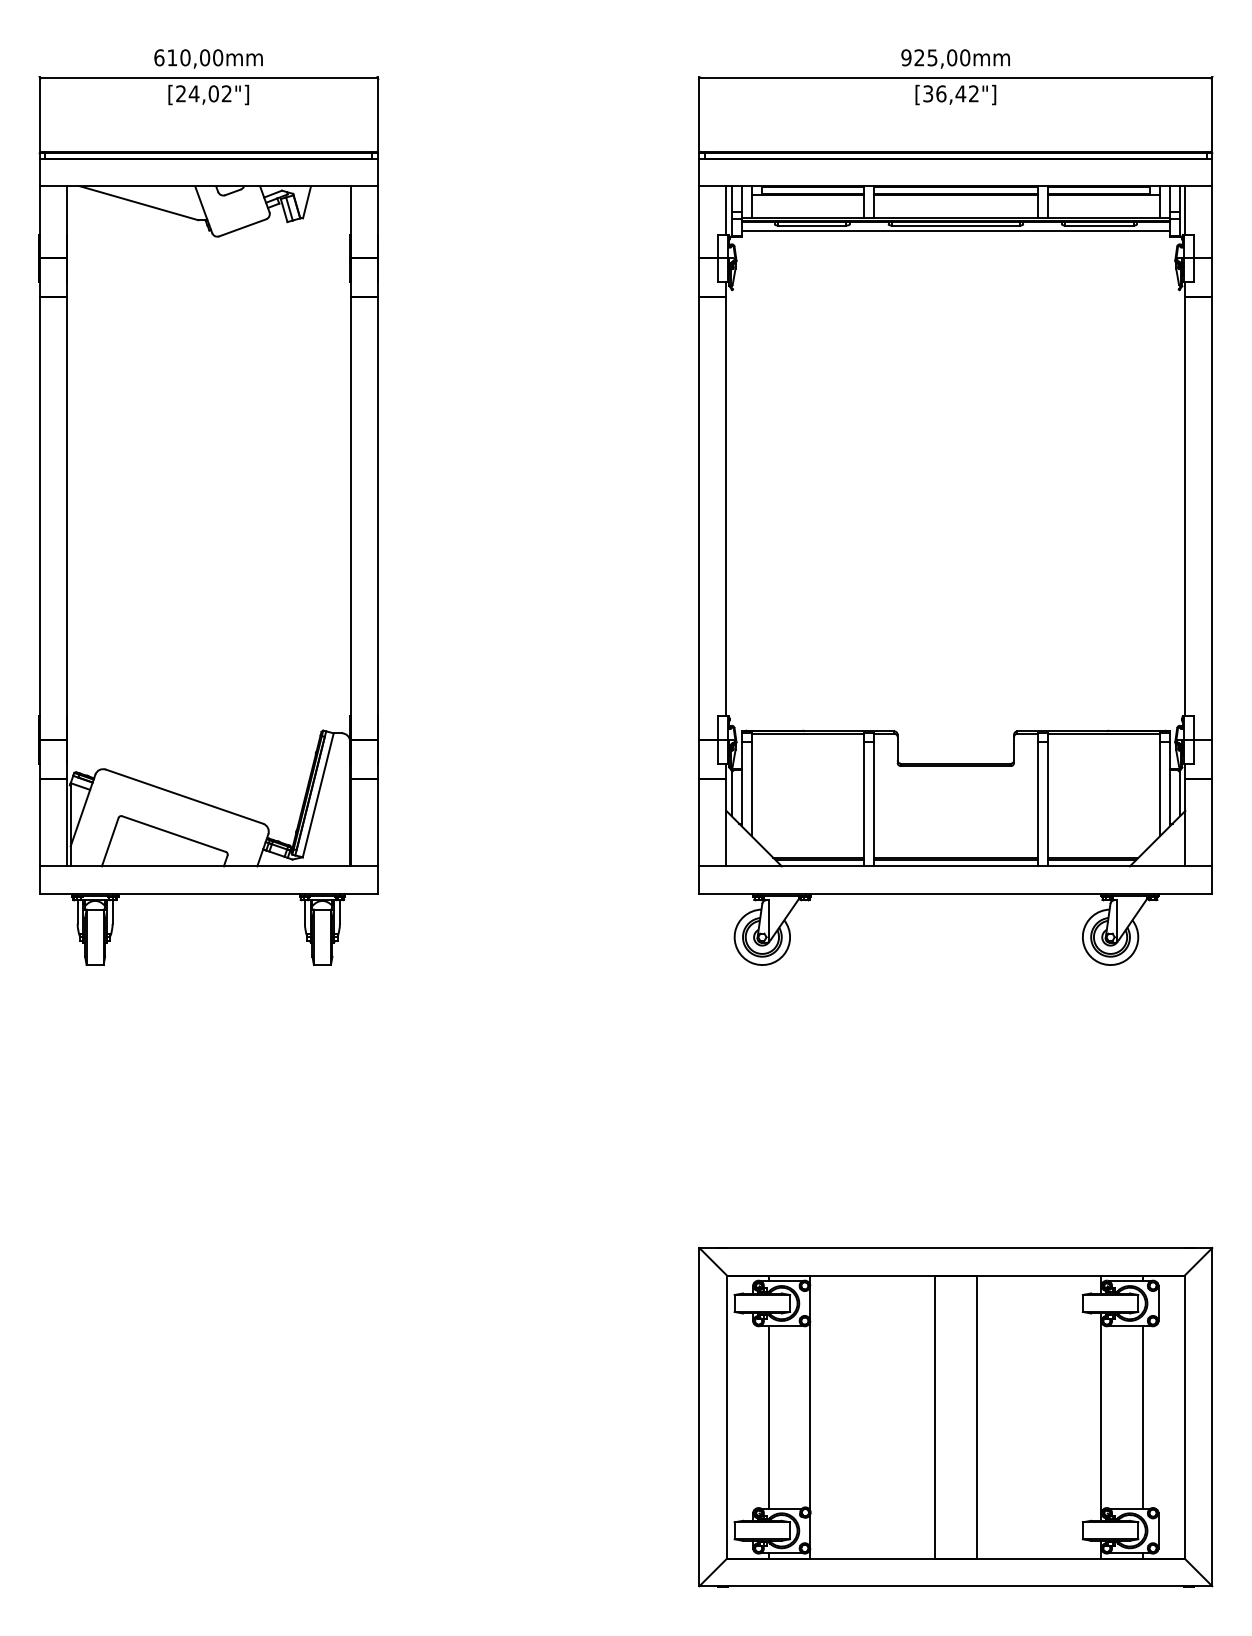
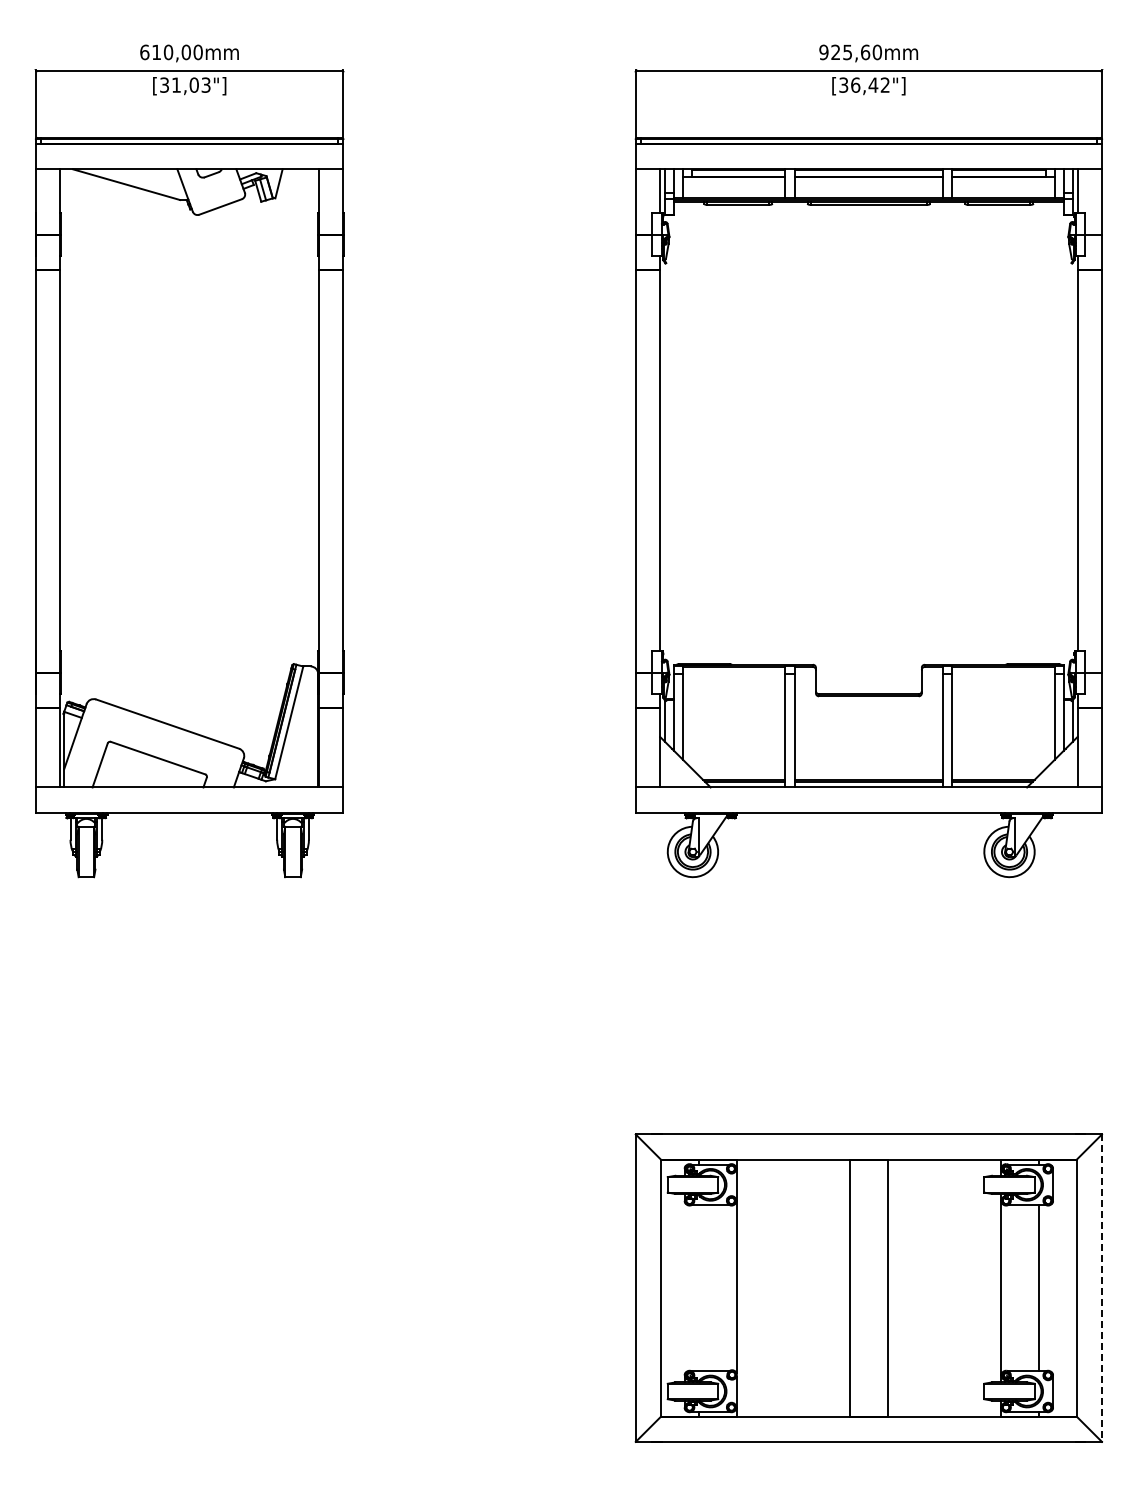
text: (952, 56) -> (865, 51), 925,00mm -> 925,60mm
text: (204, 93) -> (185, 84), [24,02"] -> [31,03"]
line: (955, 230) -> (868, 209), removed
line: (768, 1417) -> (698, 1288), removed
line: (1212, 1417) -> (1102, 1288), solid -> dashed

